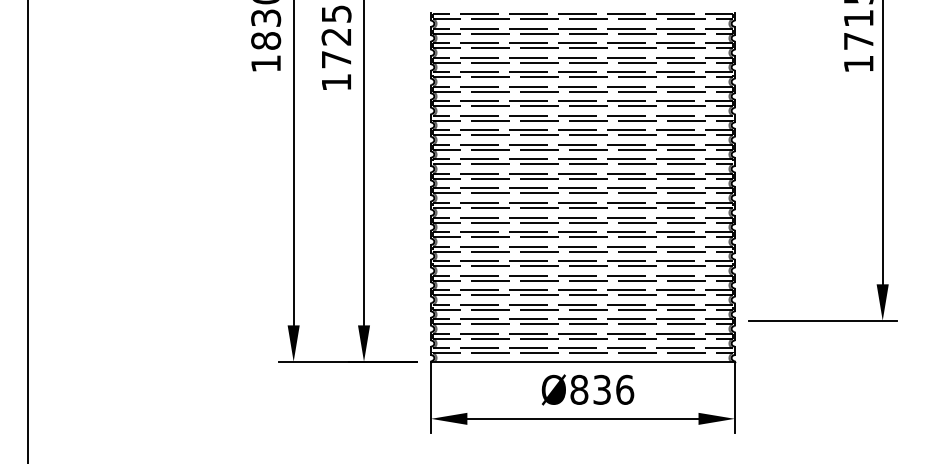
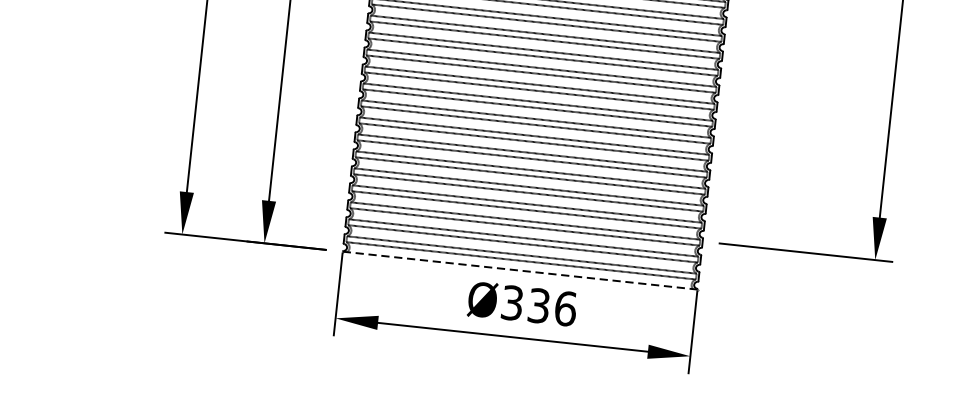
line: (582, 361) -> (519, 270), solid -> dashed
text: (579, 389) -> (512, 302), Ø836 -> Ø336

